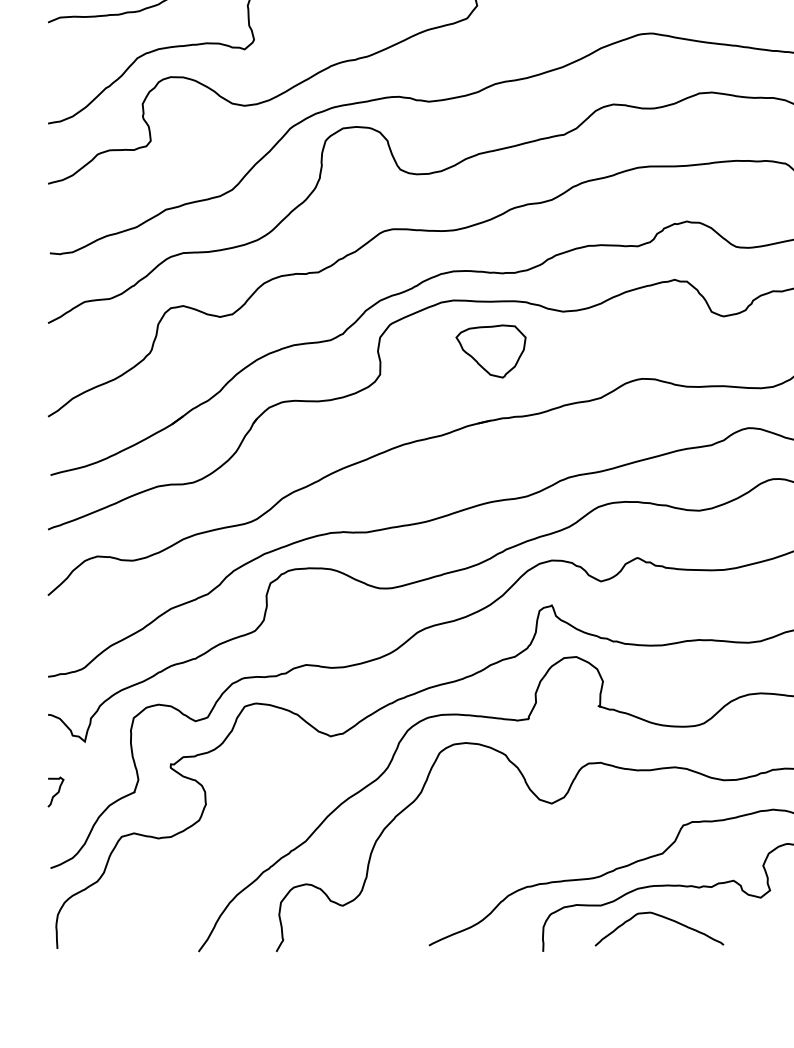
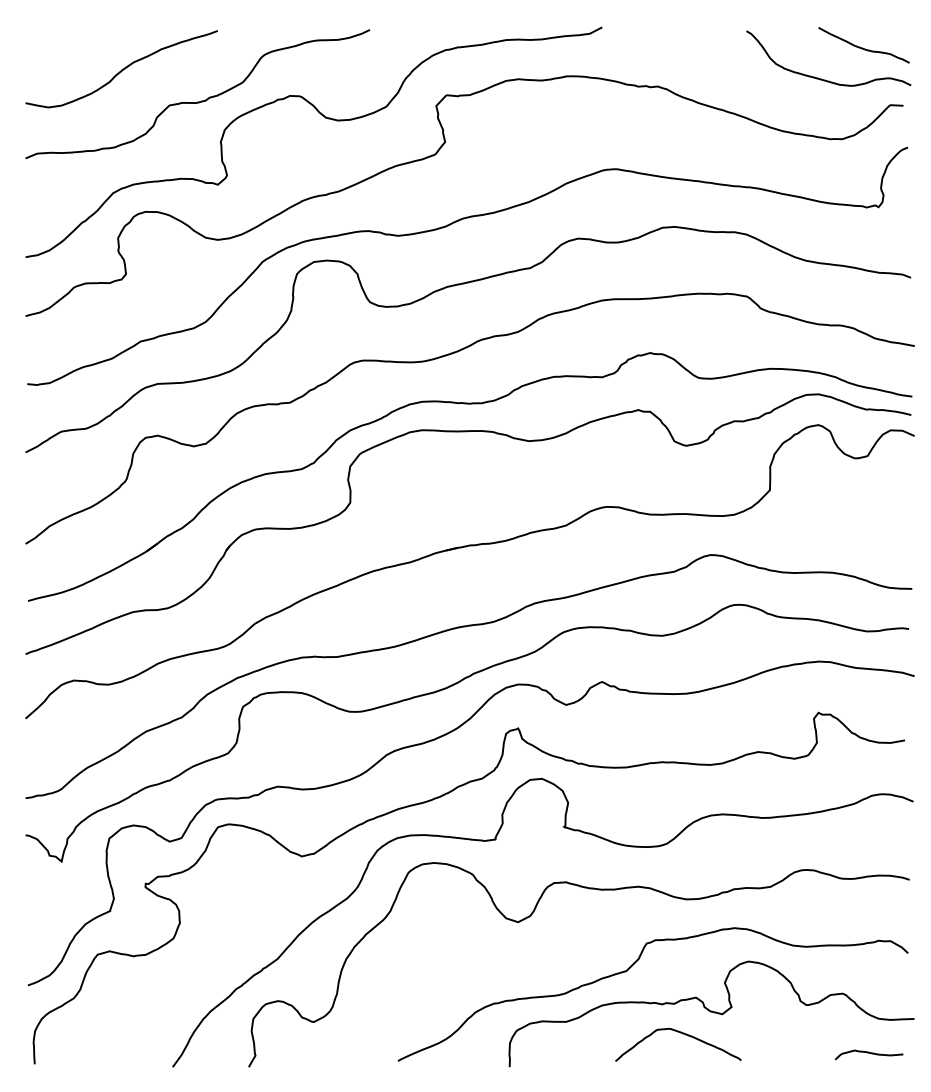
part: (490, 350) -> (458, 479), removed
curve: (56, 792) -> (33, 911), removed
curve: (663, 918) -> (682, 1034), moved

